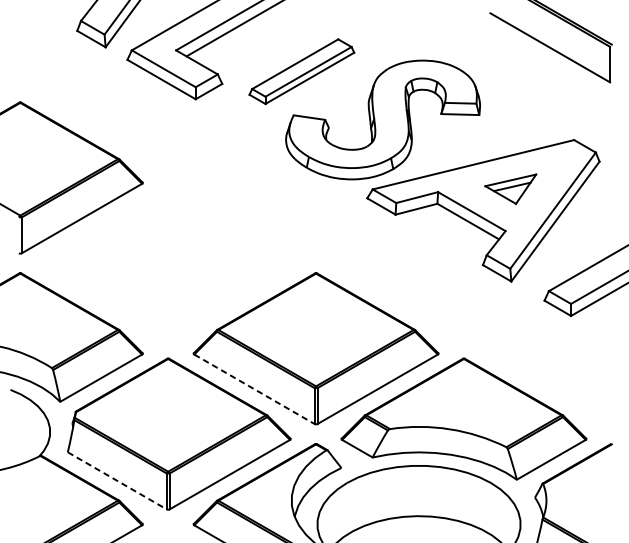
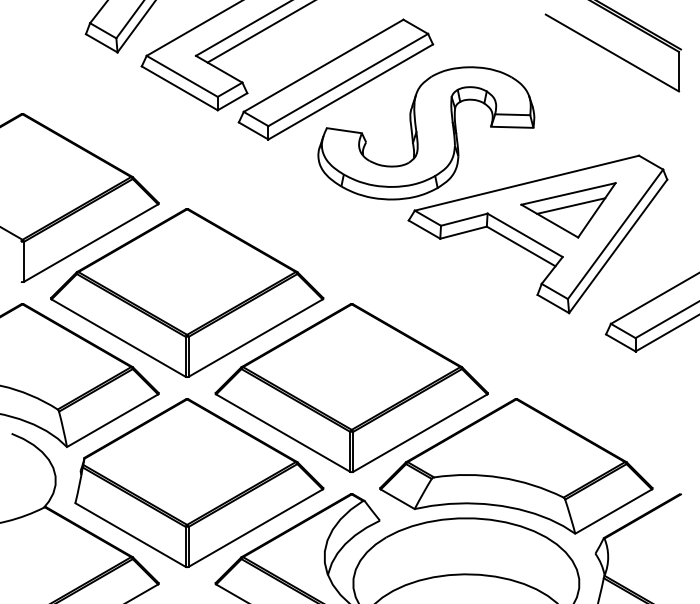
part: (301, 71) -> (335, 79), size x1.67
part: (510, 189) -> (568, 210), size x1.67
part: (168, 262) -> (187, 292), added
line: (254, 389) -> (283, 433), dashed -> solid
line: (117, 481) -> (130, 535), dashed -> solid

